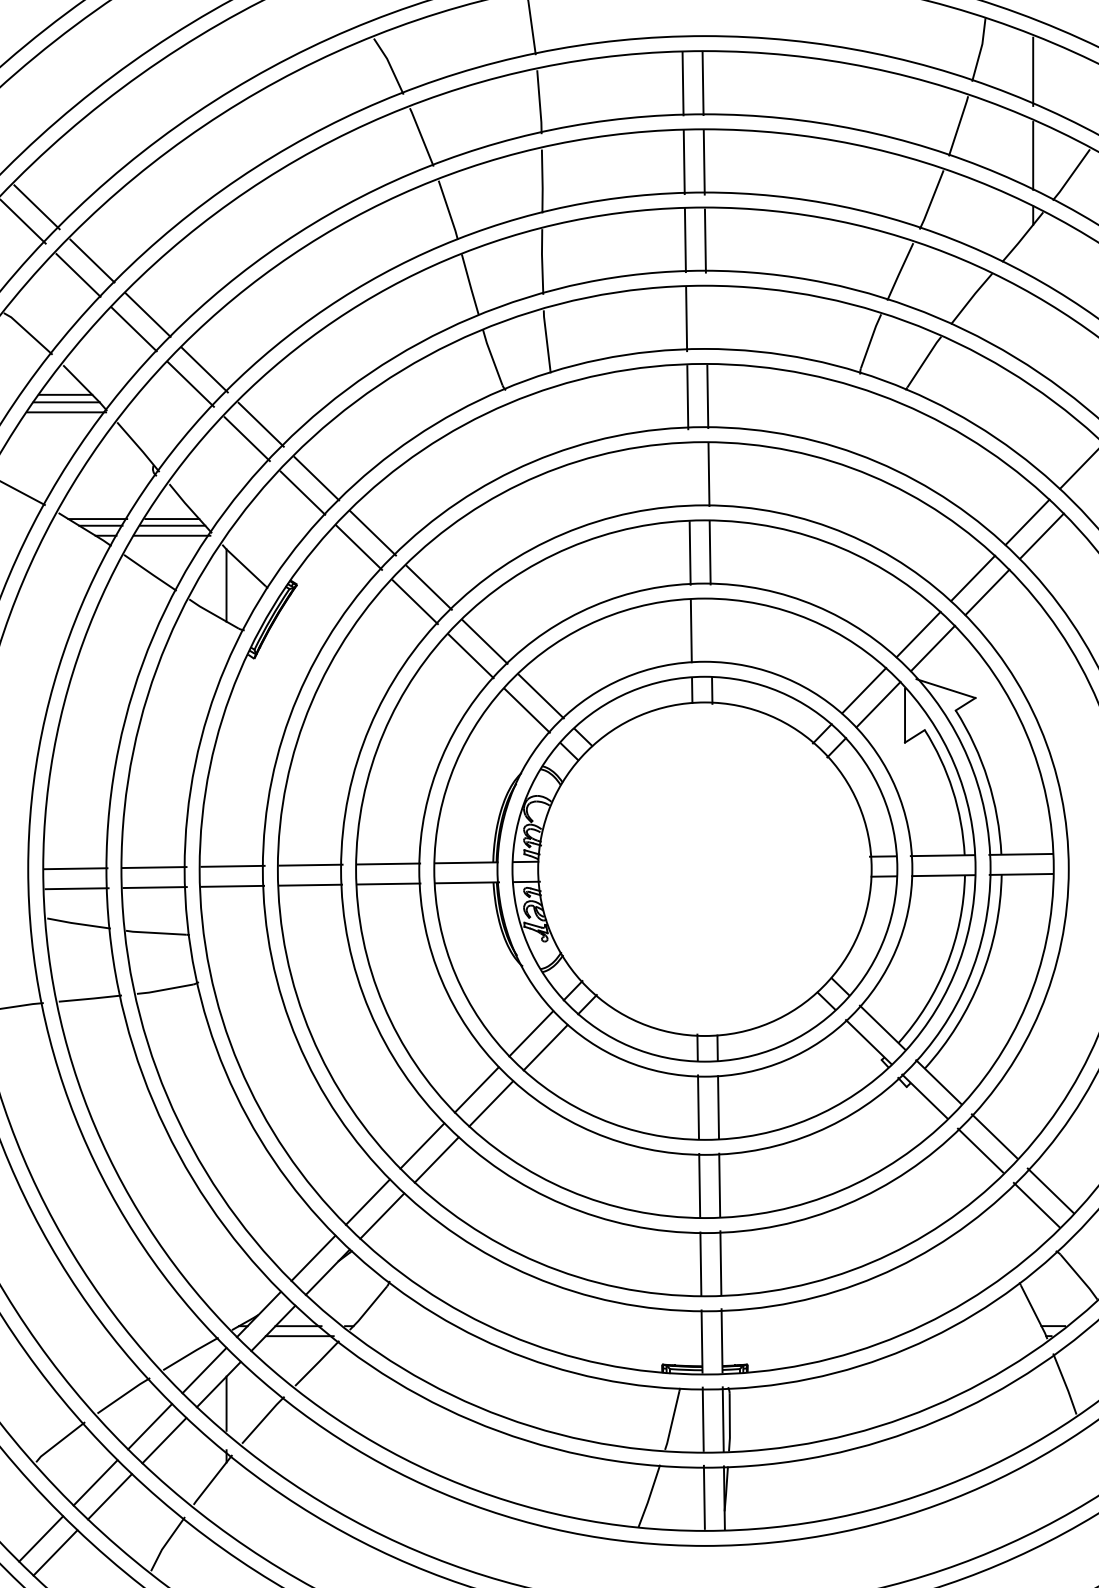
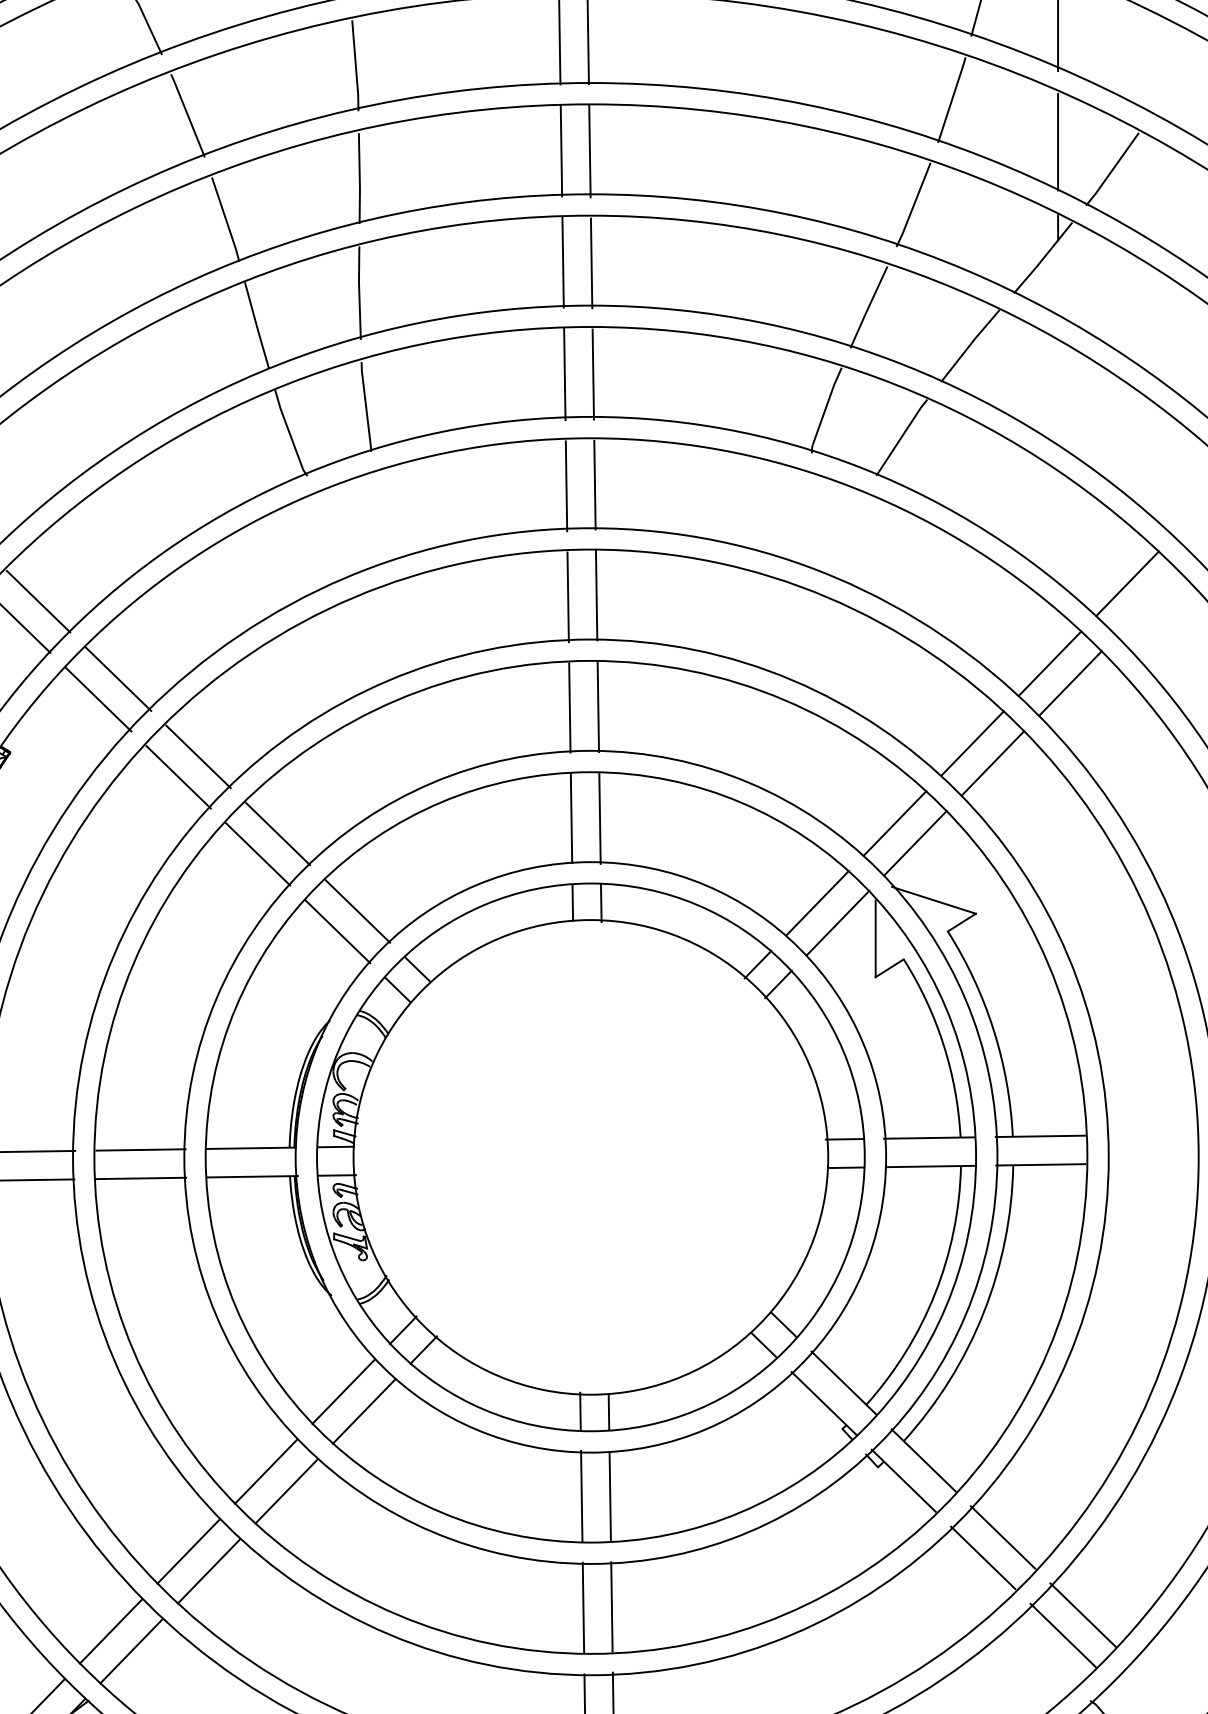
line: (706, 318) -> (593, 373), added
line: (688, 475) -> (567, 597), added
line: (710, 631) -> (598, 819), added

